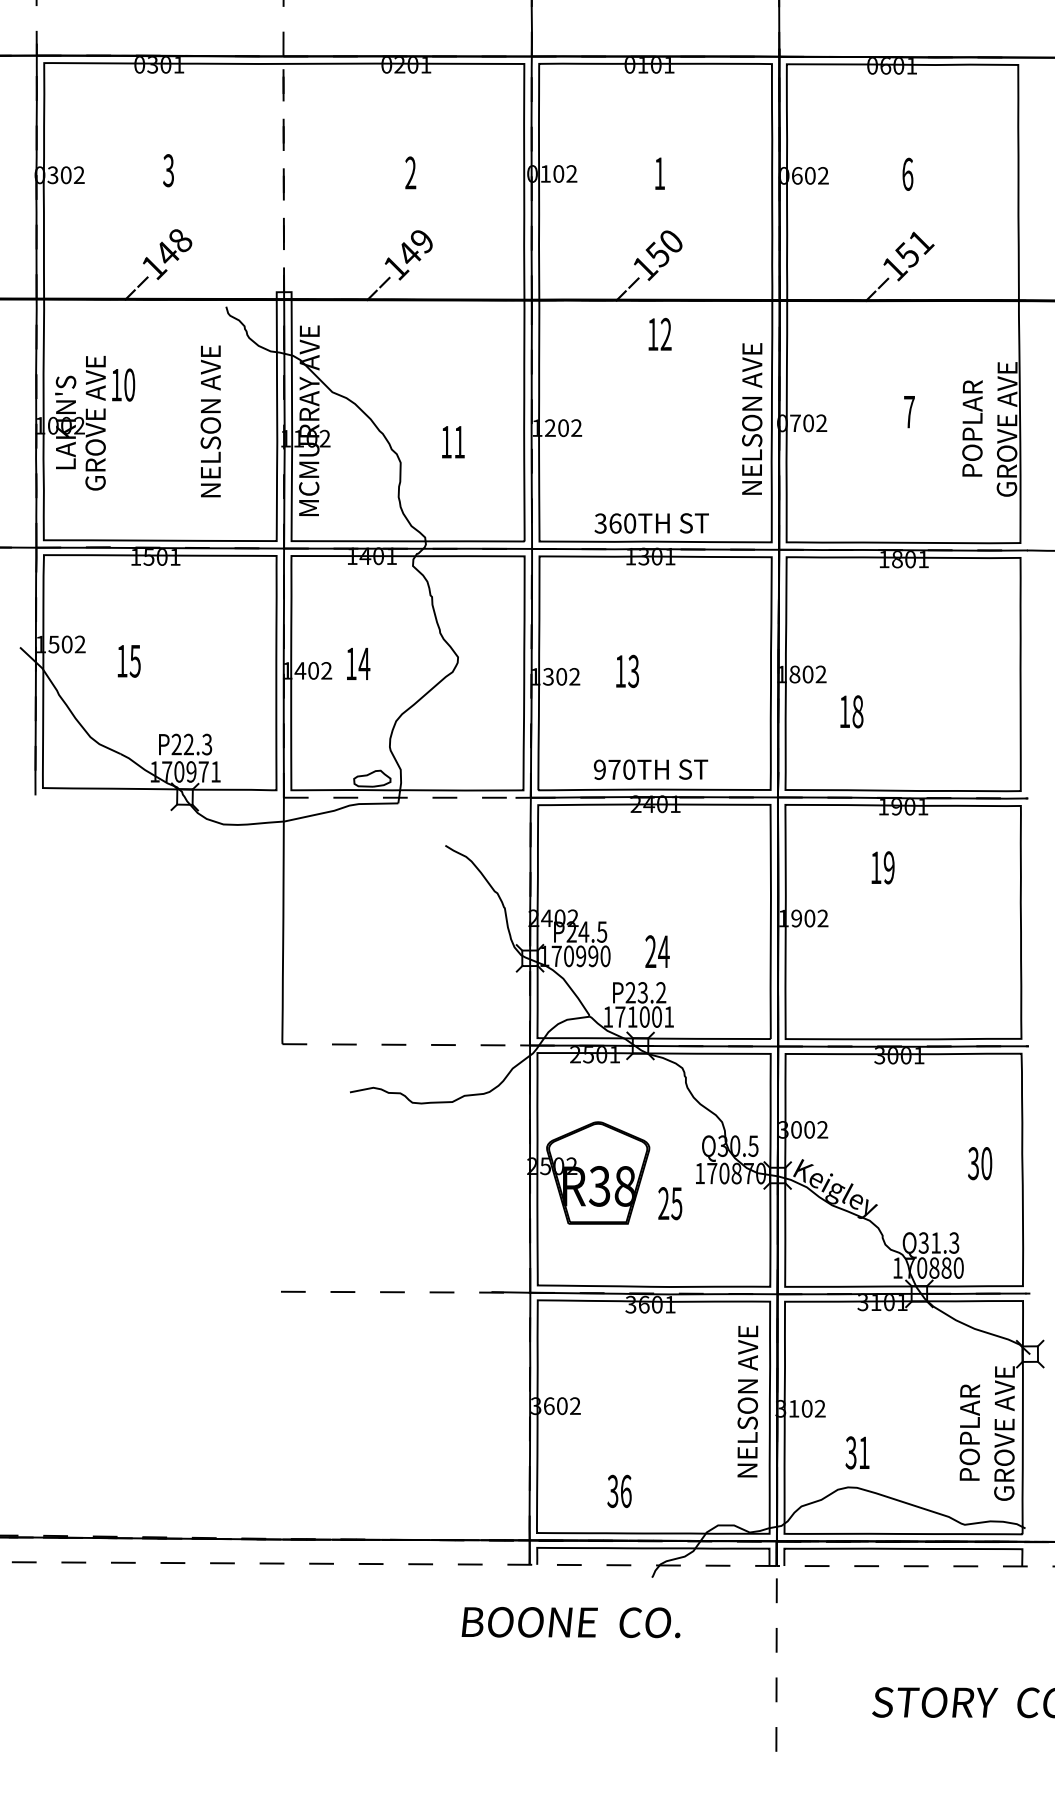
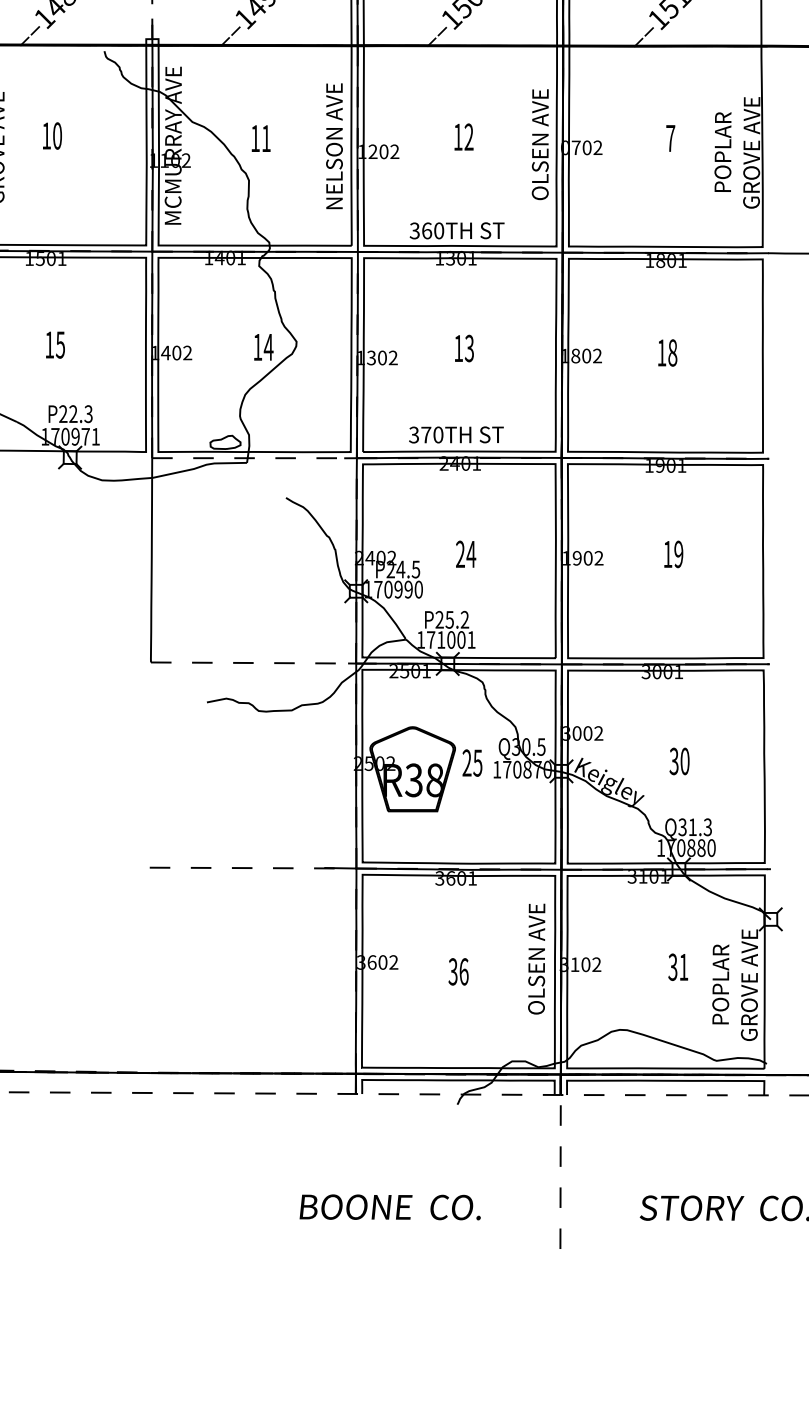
text: (659, 333) -> (463, 136), moved
text: (123, 384) -> (52, 135), moved
text: (751, 418) -> (539, 143), NELSON AVE -> OLSEN AVE
text: (210, 421) -> (334, 146), moved
text: (453, 442) -> (261, 138), moved
text: (128, 661) -> (54, 345), moved
text: (358, 663) -> (263, 346), moved
text: (627, 671) -> (464, 348), moved
text: (851, 711) -> (667, 352), moved
text: (599, 769) -> (413, 434), 970TH -> 370TH
text: (882, 867) -> (673, 554), moved
text: (657, 951) -> (466, 554), moved
text: (642, 992) -> (449, 619), P23.2 -> P25.2
text: (980, 1163) -> (679, 761), moved
text: (670, 1203) -> (472, 763), moved
text: (747, 1401) -> (536, 958), NELSON AVE -> OLSEN AVE
text: (857, 1452) -> (678, 966), moved
text: (619, 1491) -> (458, 971), moved
text: (570, 1622) -> (389, 1207), moved

